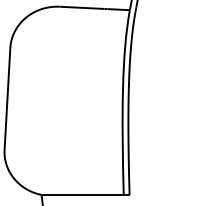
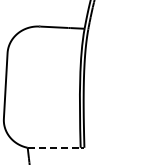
line: (83, 194) -> (54, 147), solid -> dashed

